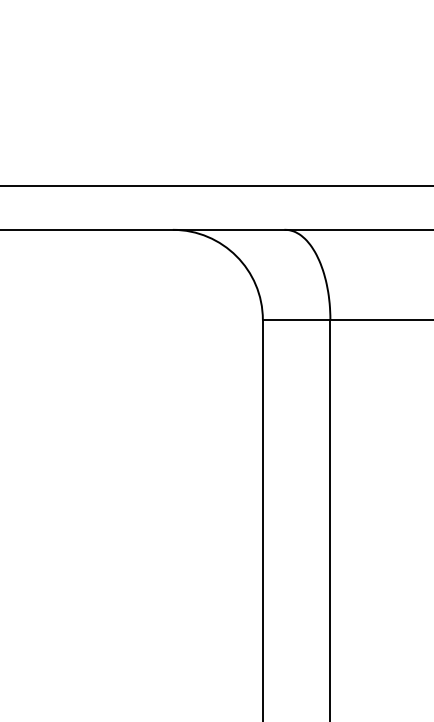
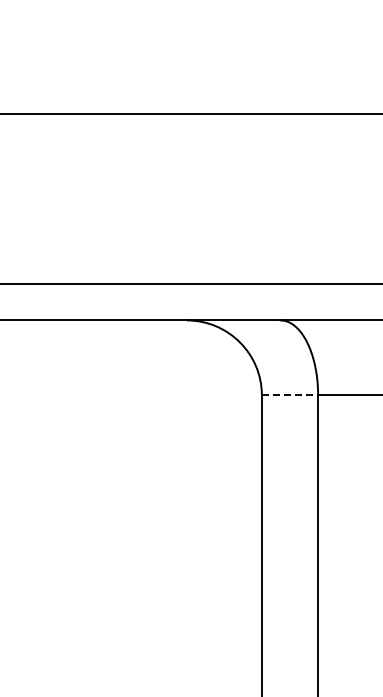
line: (297, 320) -> (290, 395), solid -> dashed

